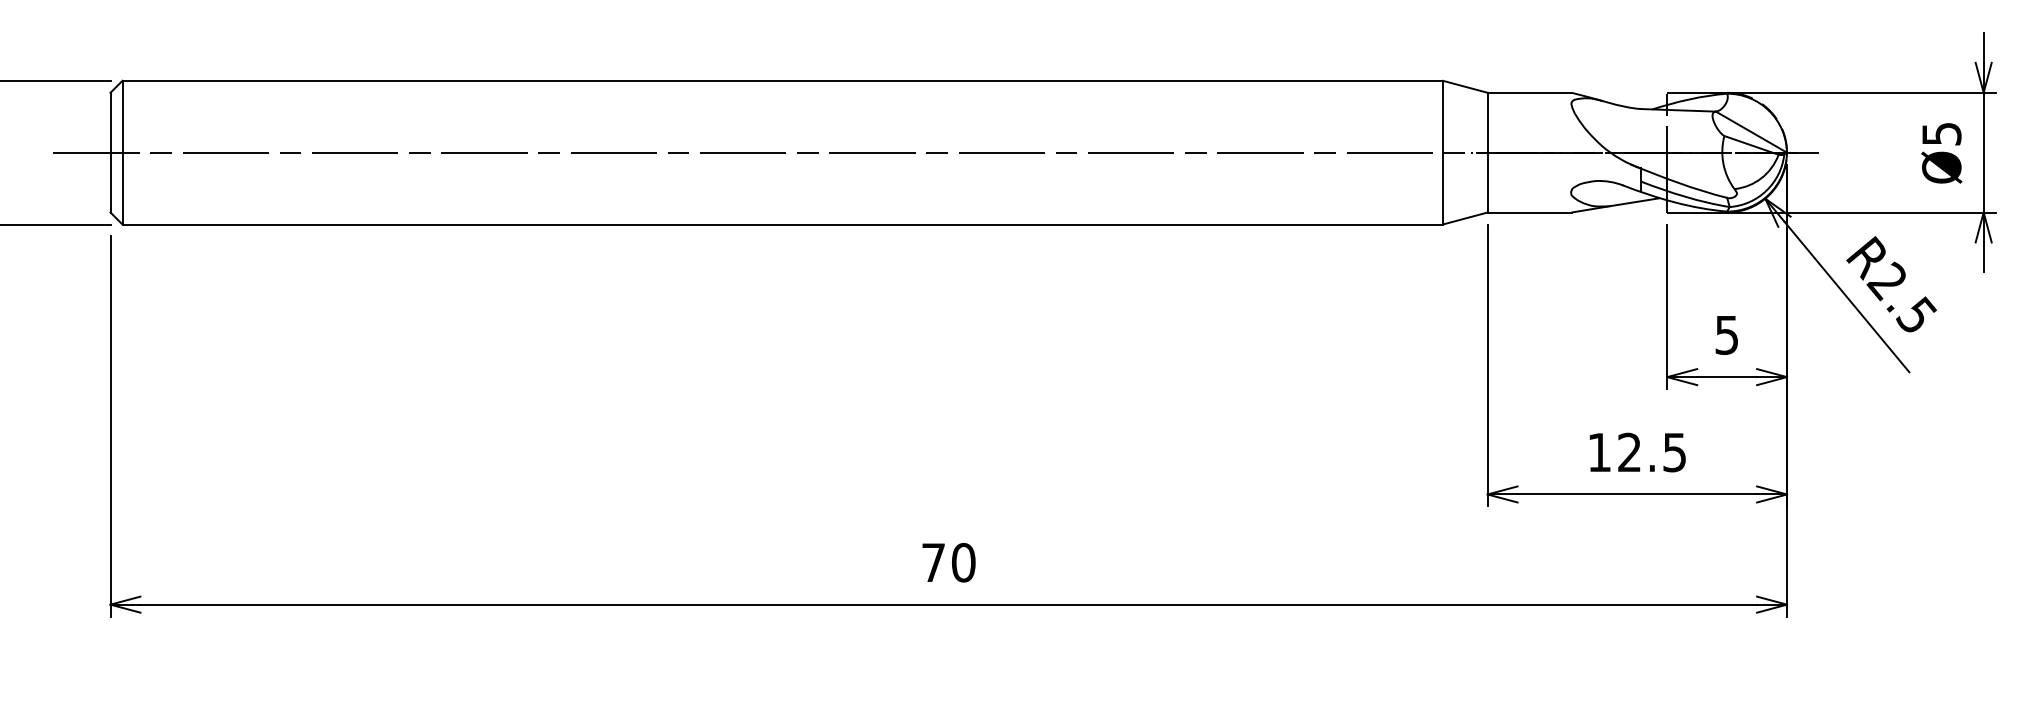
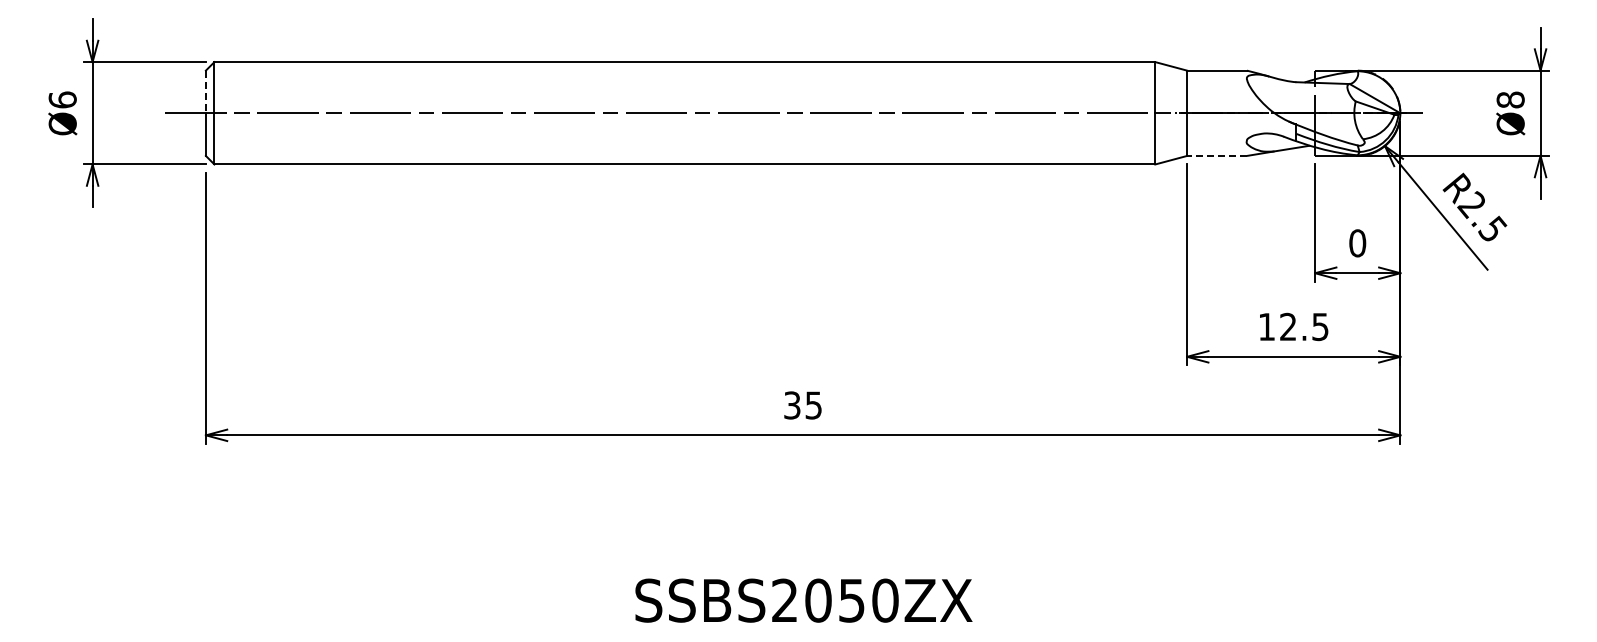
line: (109, 123) -> (205, 92), solid -> dashed
text: (1941, 133) -> (1510, 99), Ø5 -> Ø8
line: (1530, 211) -> (1217, 155), solid -> dashed
text: (1726, 335) -> (1357, 243), 5 -> 0
text: (949, 562) -> (803, 405), 70 -> 35

